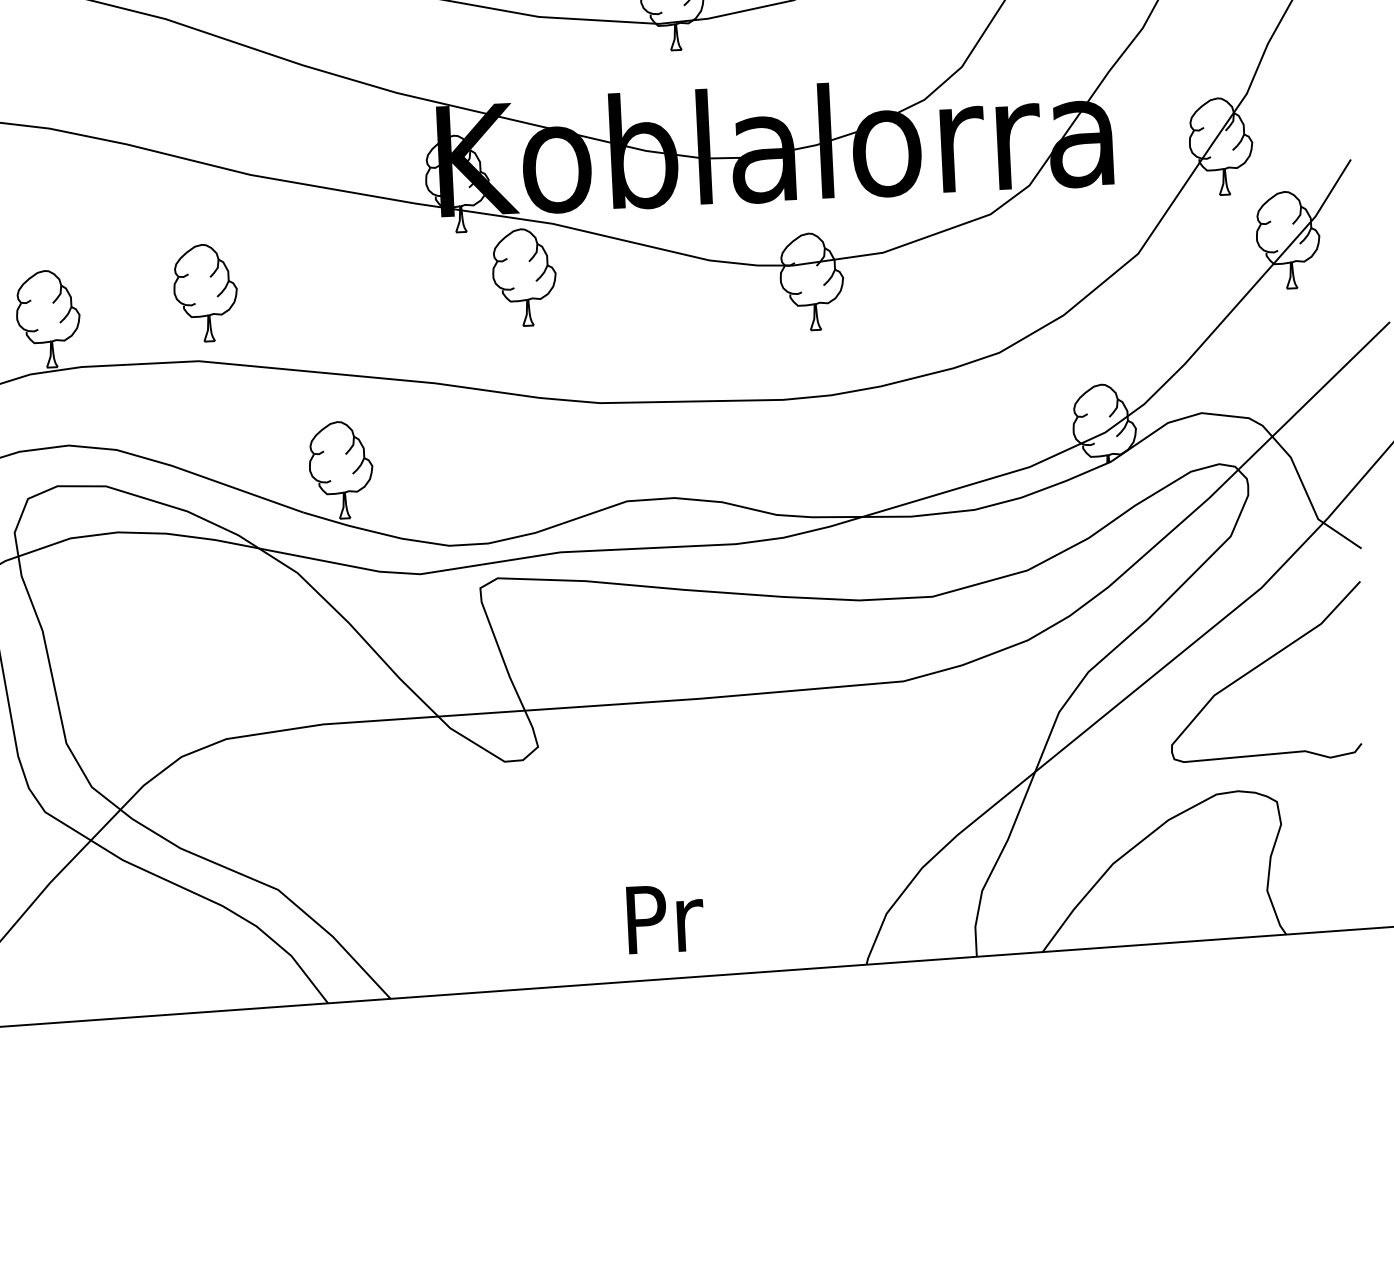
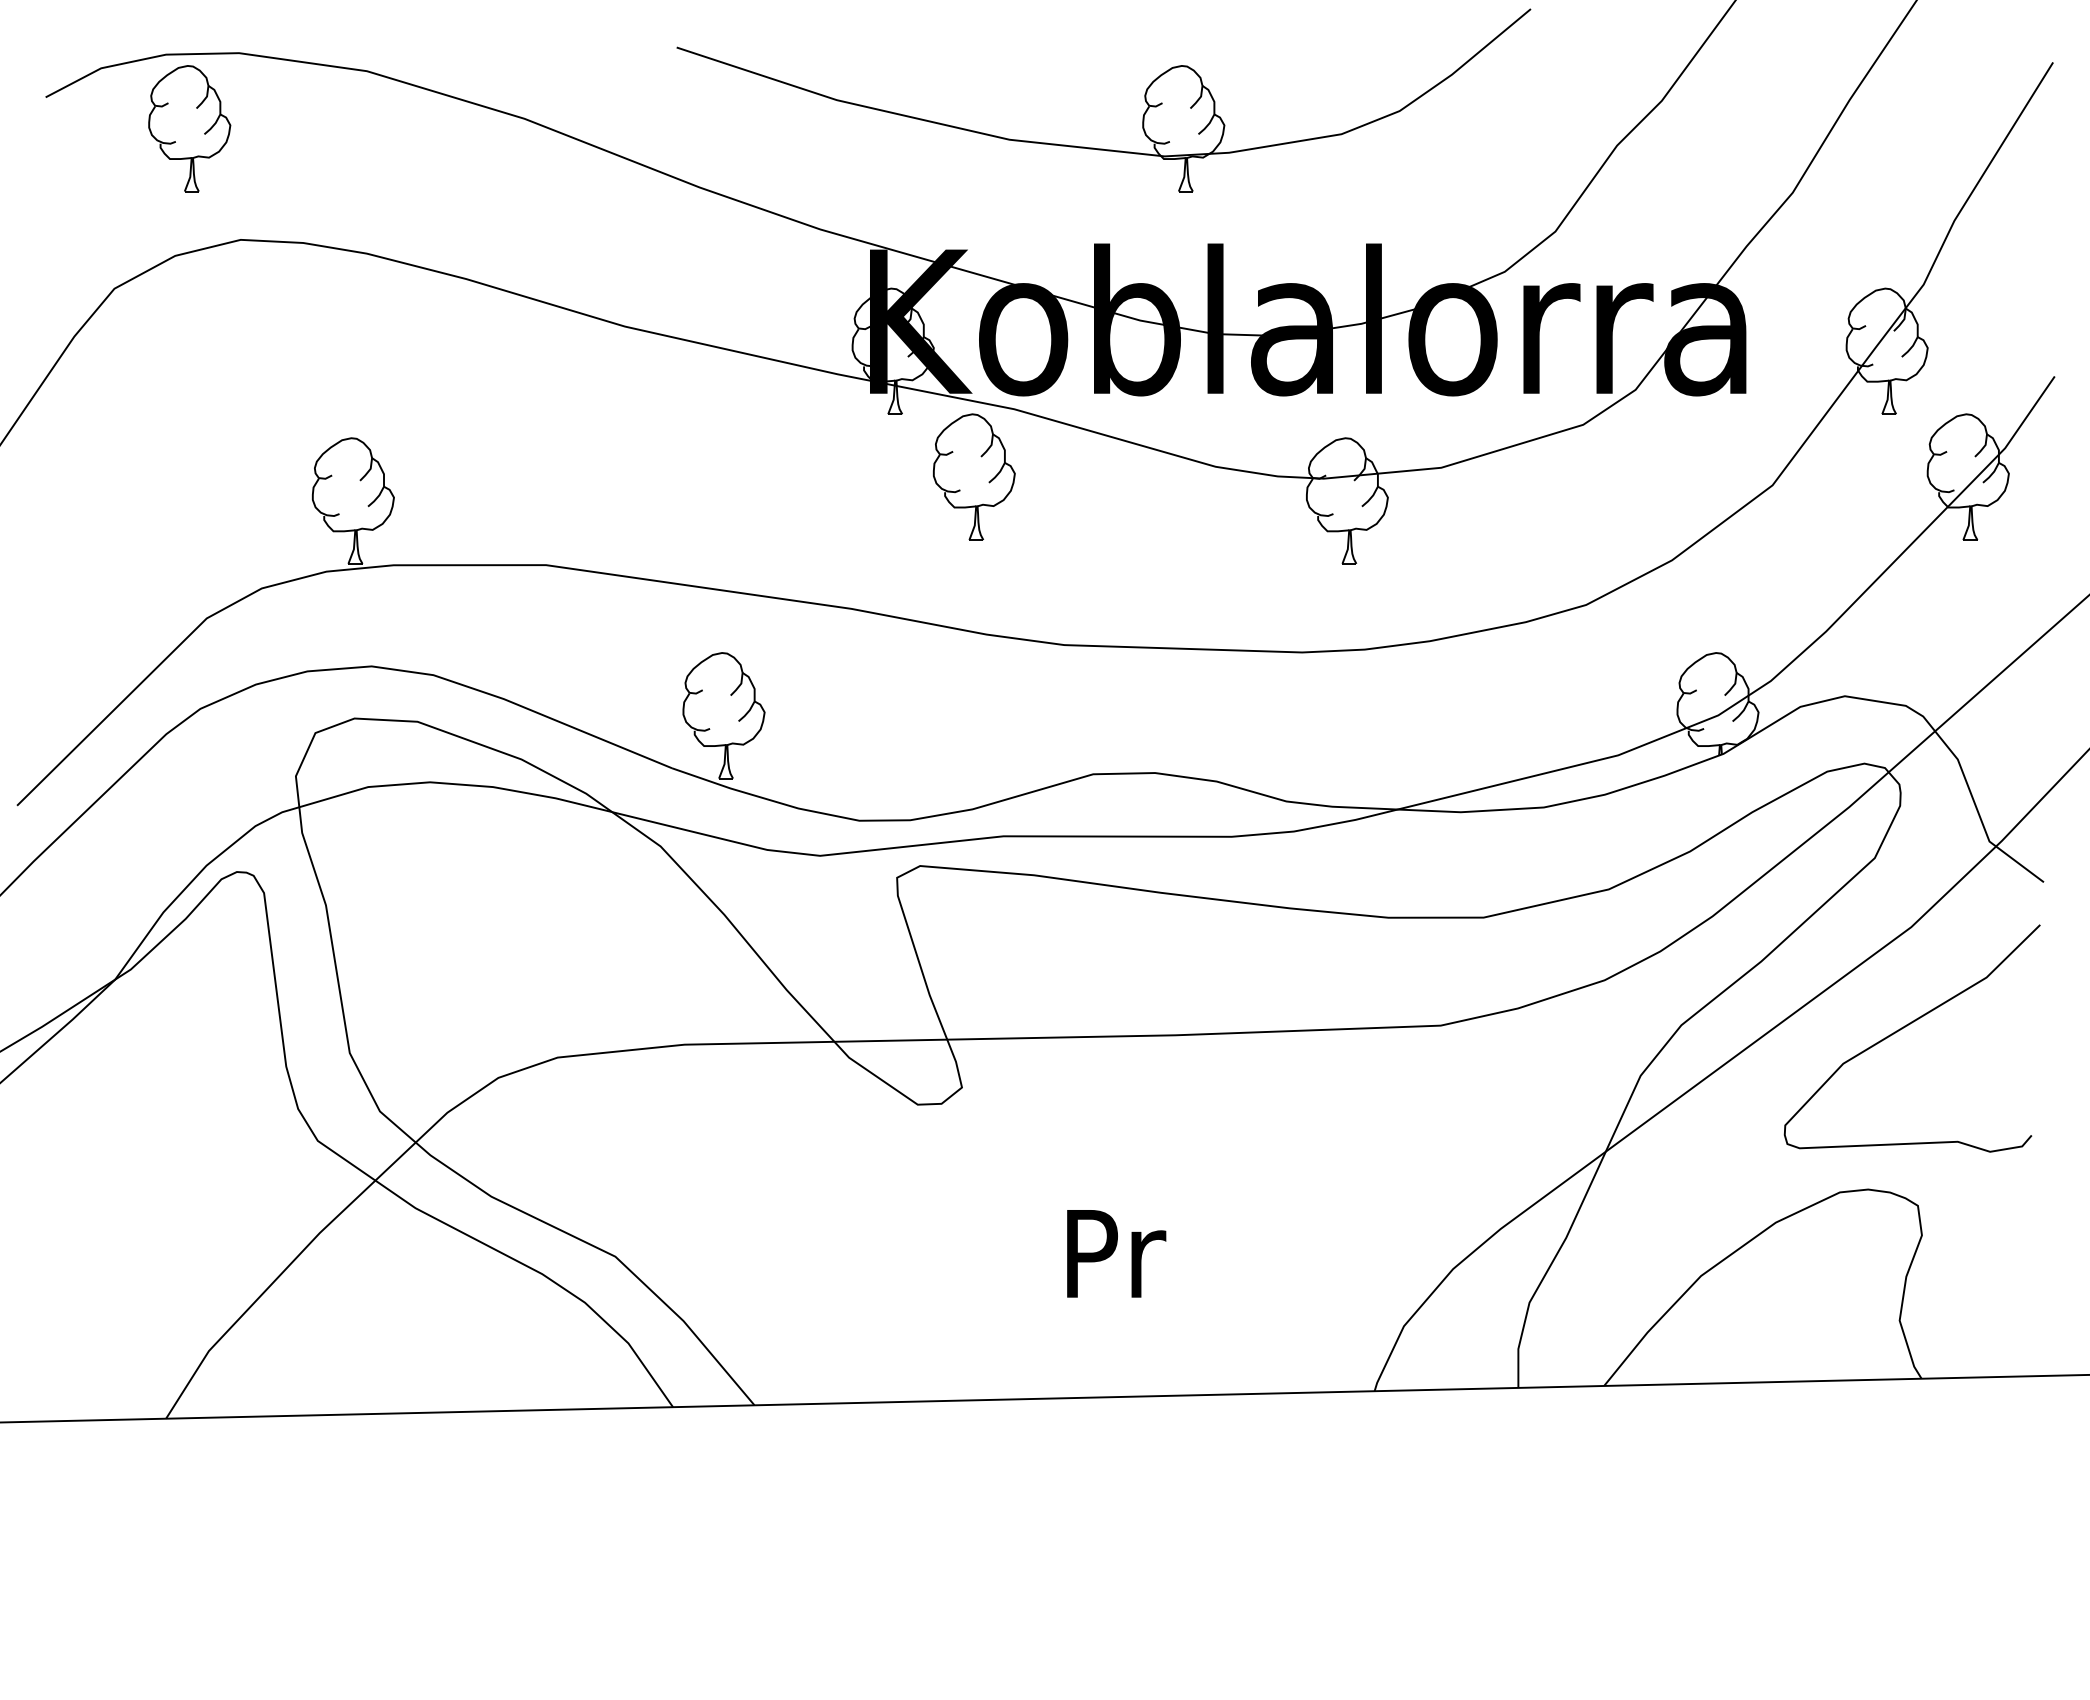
part: (205, 292) -> (559, 476), removed
text: (665, 918) -> (1116, 1253), moved

